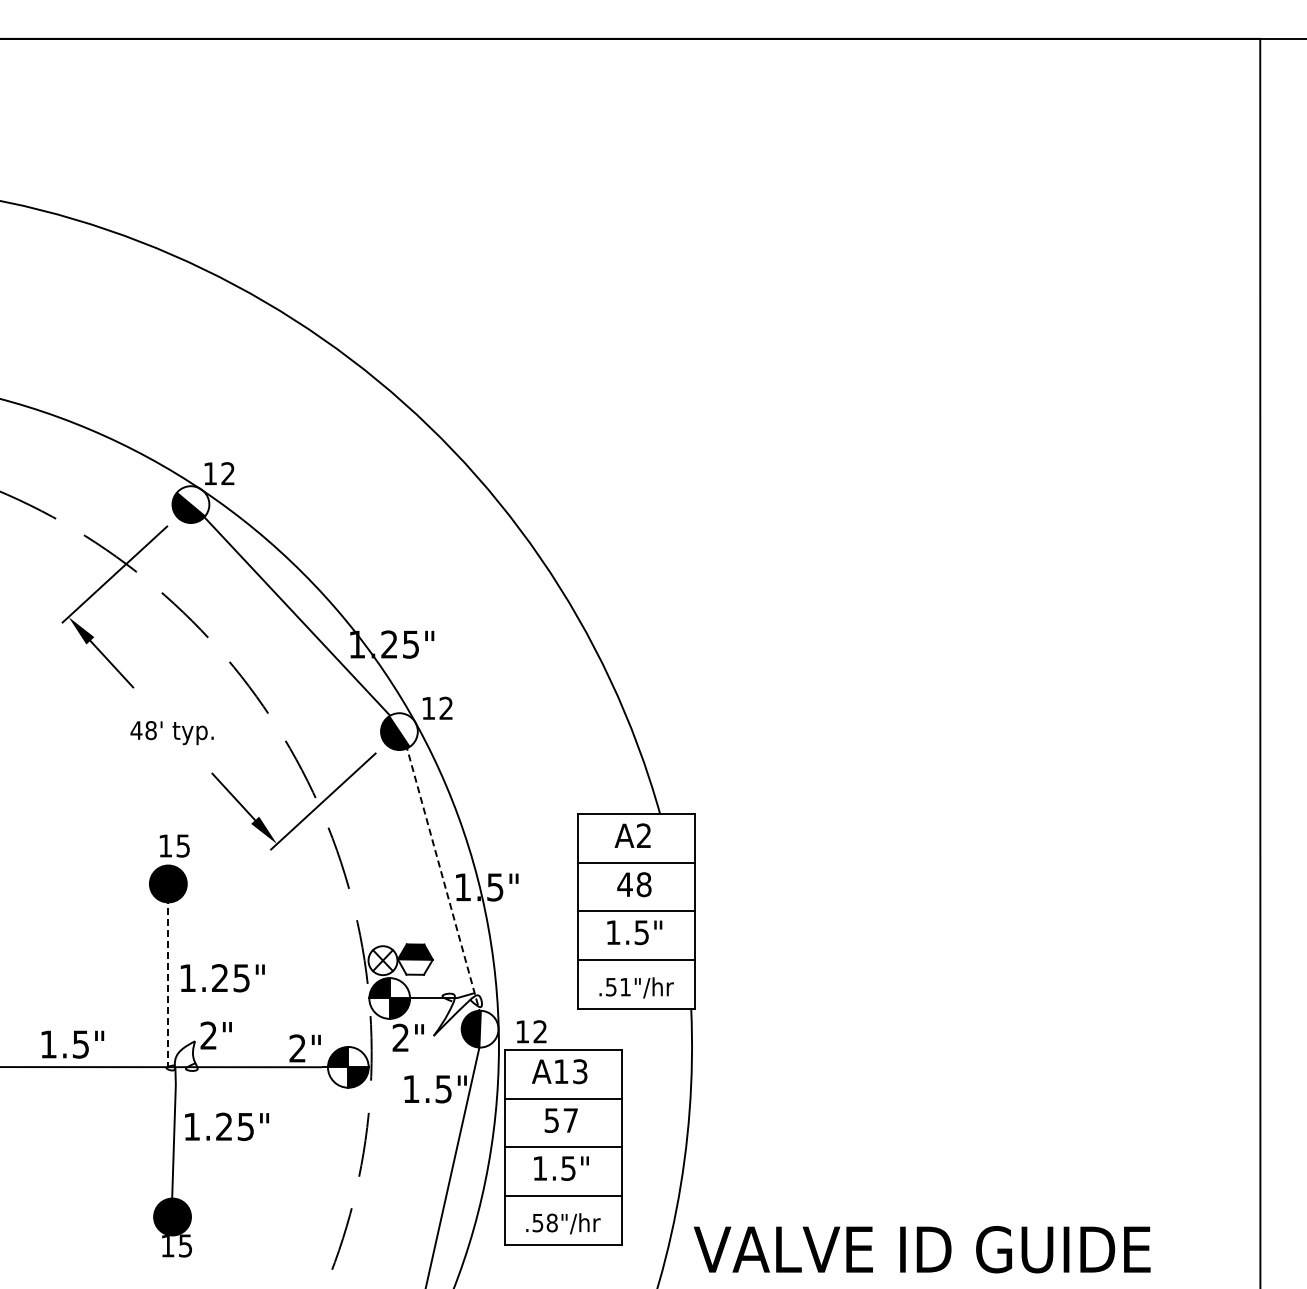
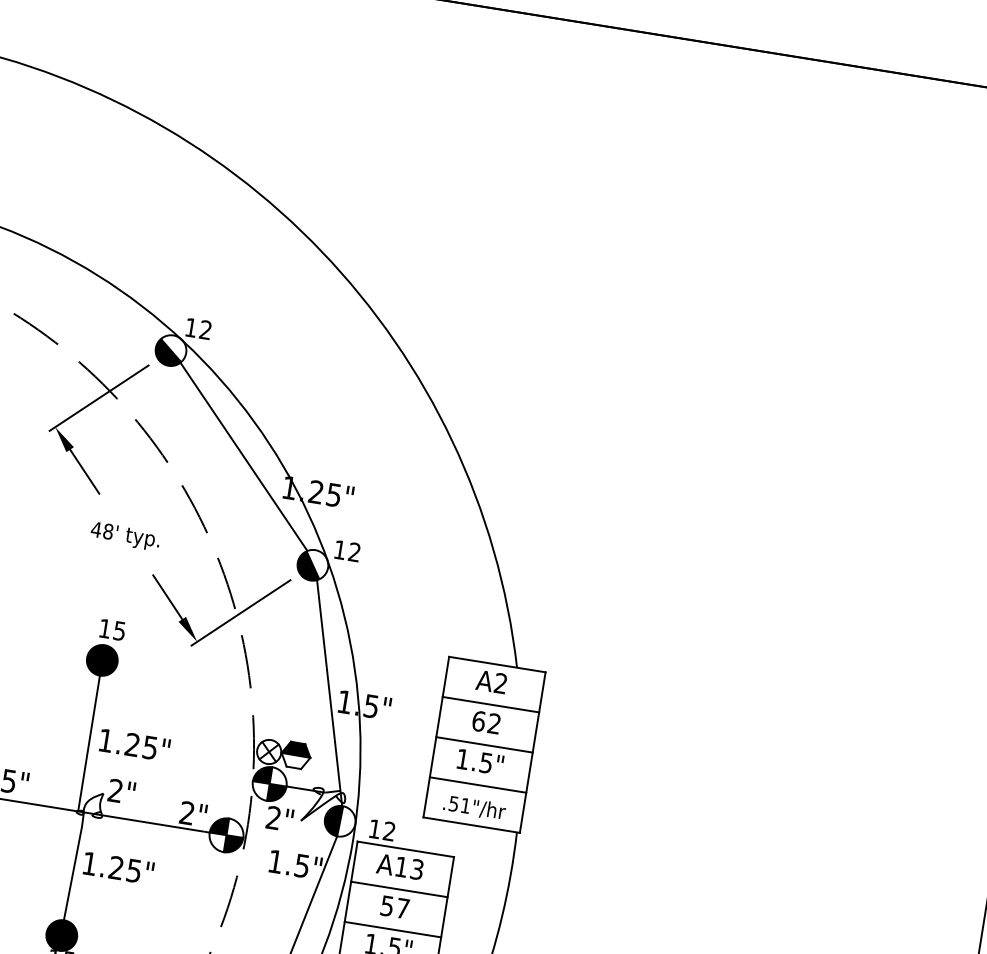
line: (442, 877) -> (329, 691), dashed -> solid
text: (634, 884) -> (486, 722), 48 -> 62
line: (168, 982) -> (89, 741), dashed -> solid

